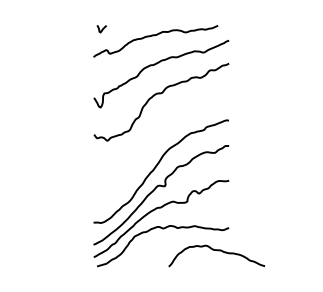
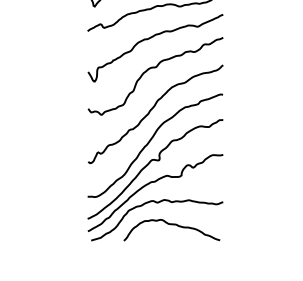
curve: (158, 135) -> (152, 109), added
curve: (217, 251) -> (172, 225), moved

